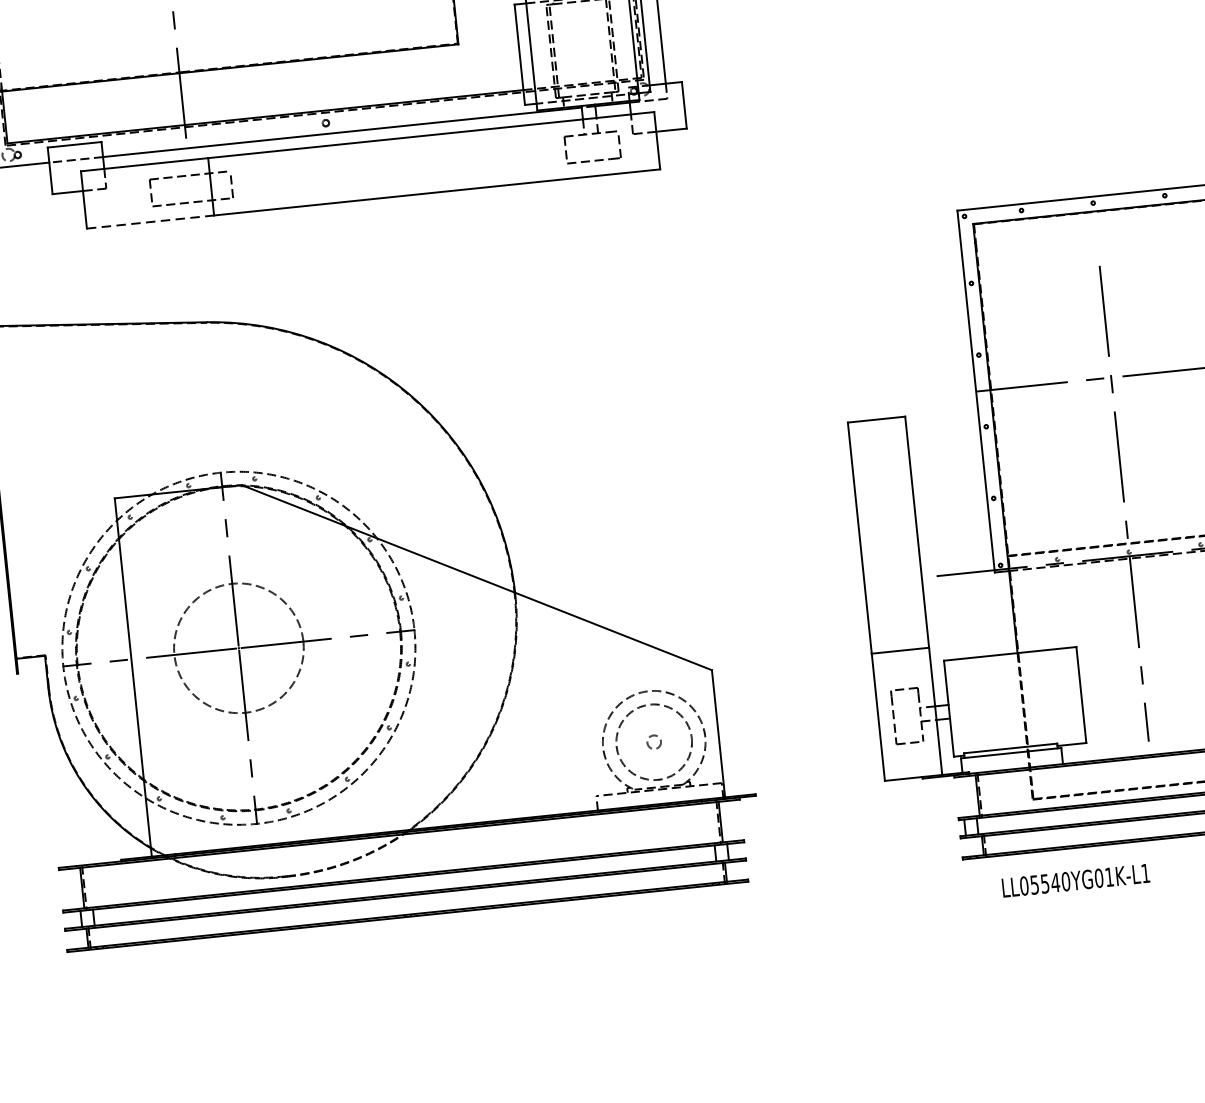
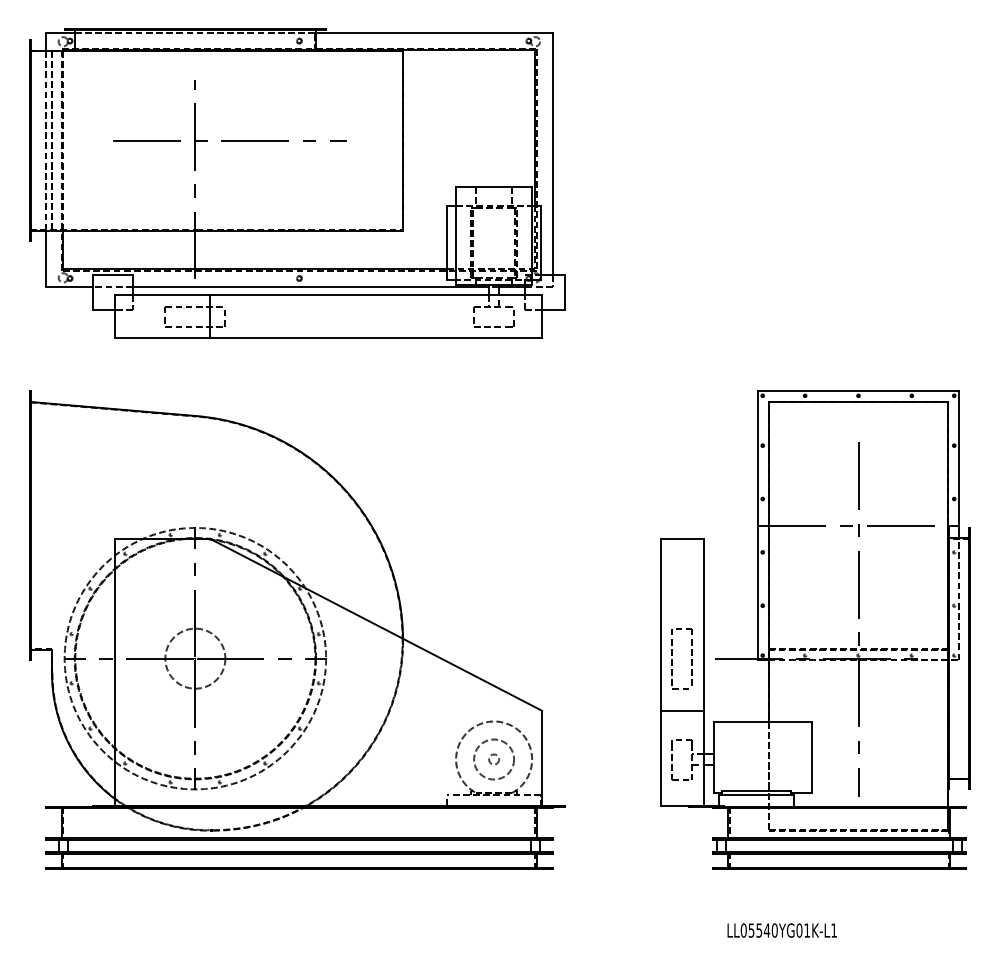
line: (151, 221) -> (163, 337), dashed -> solid
part: (879, 583) -> (672, 659), added
circle: (239, 648) -> (195, 658), size x0.62
circle: (654, 742) -> (494, 759), size x0.71
text: (1074, 880) -> (781, 930), moved

